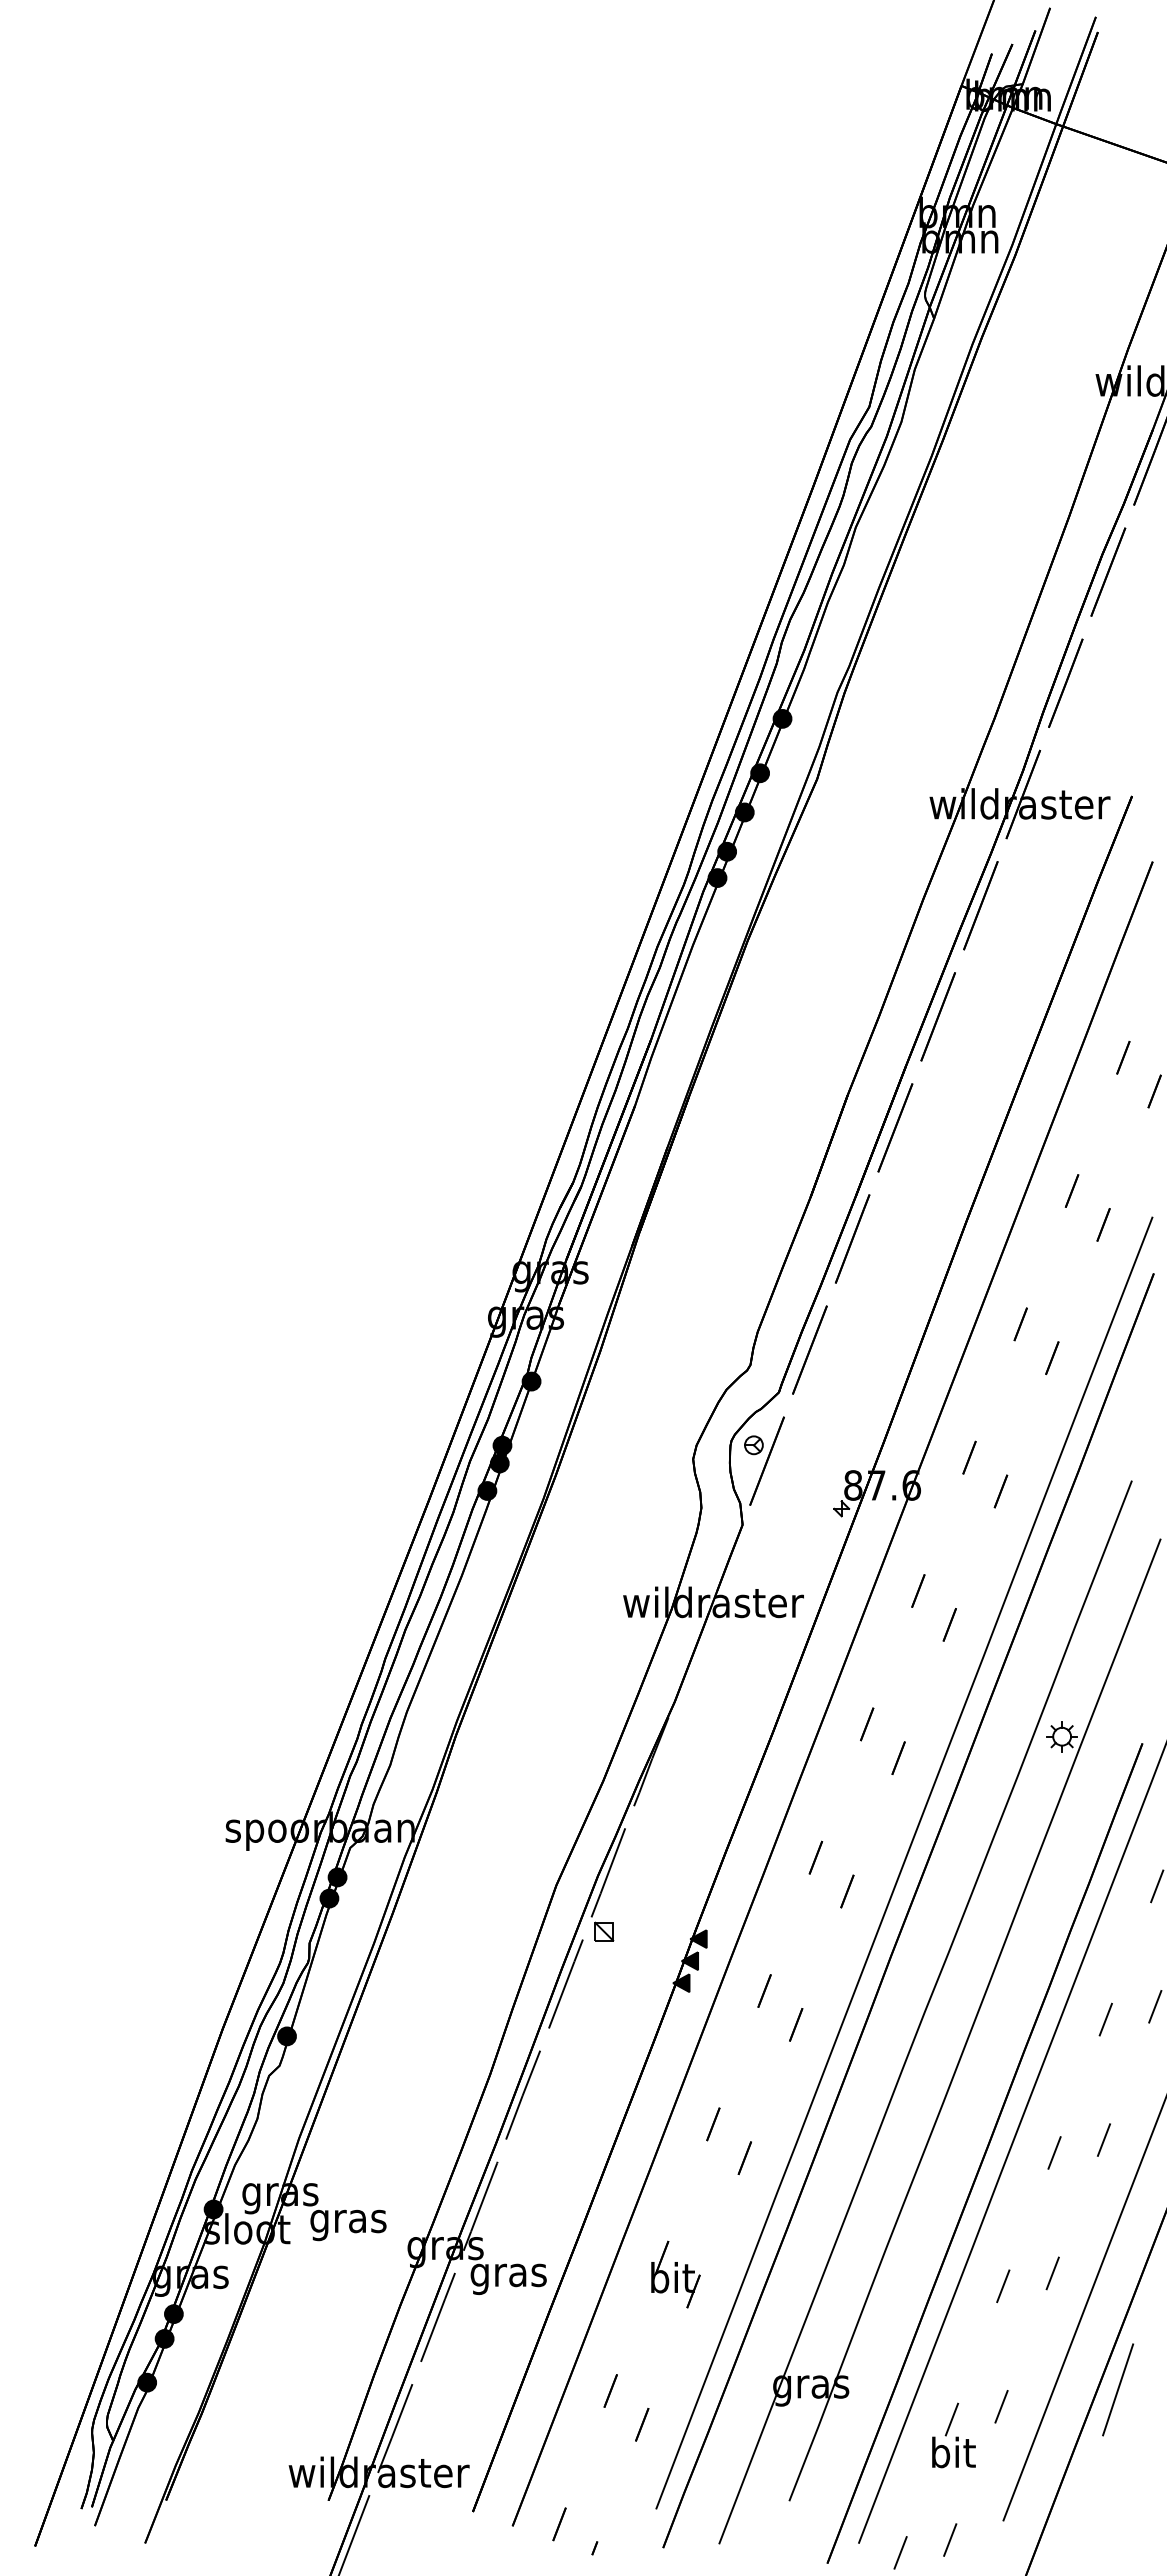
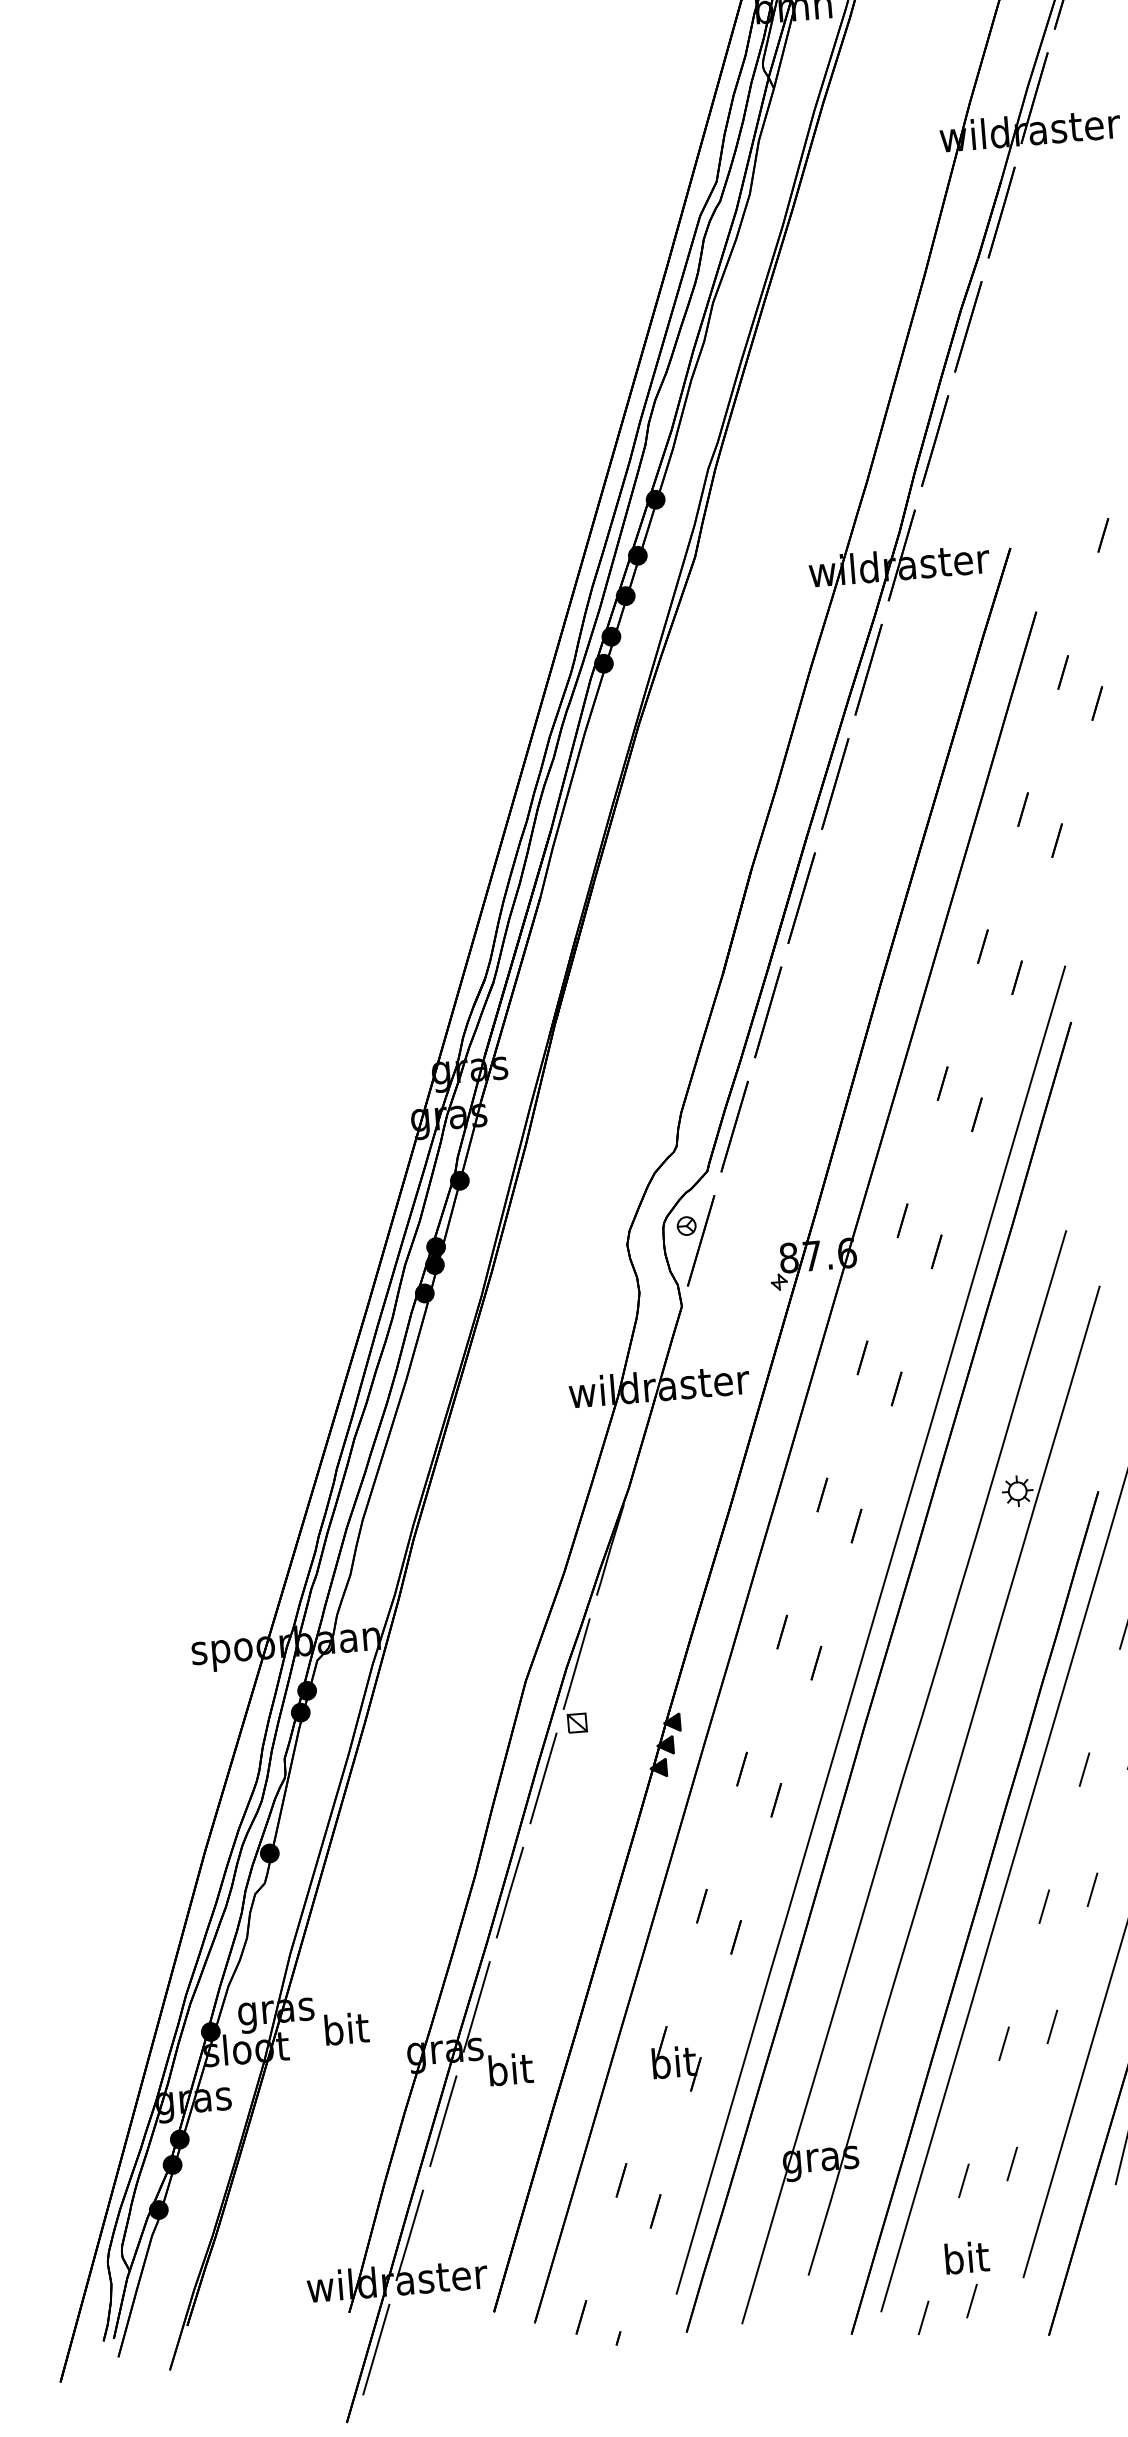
text: (348, 2221) -> (346, 2032), gras -> bit
text: (508, 2275) -> (510, 2073), gras -> bit
text: (953, 2452) -> (966, 2257), moved

